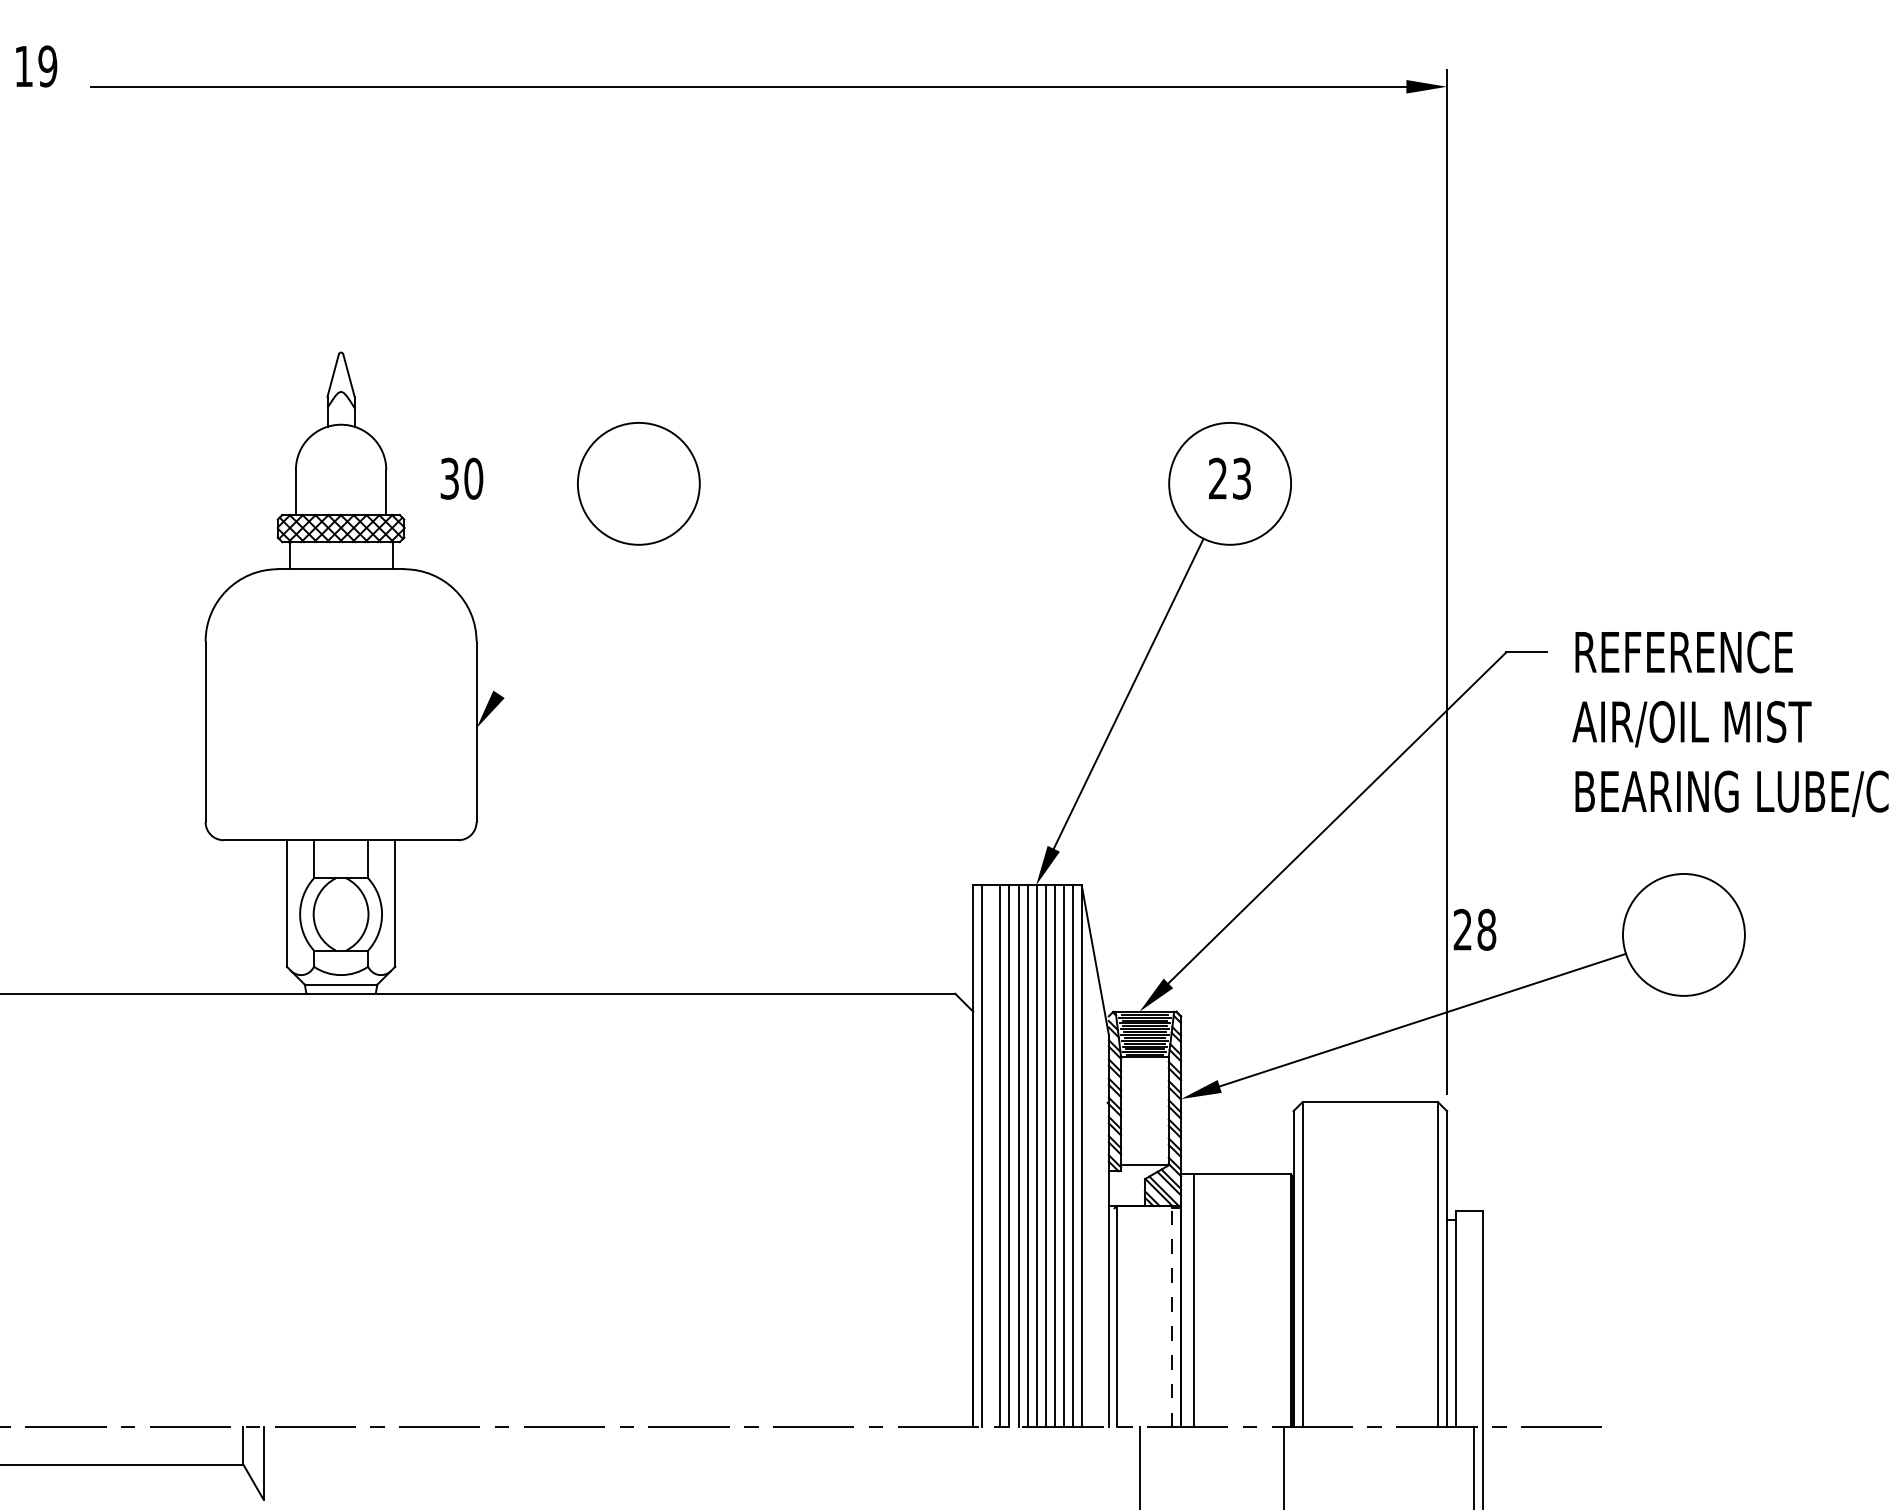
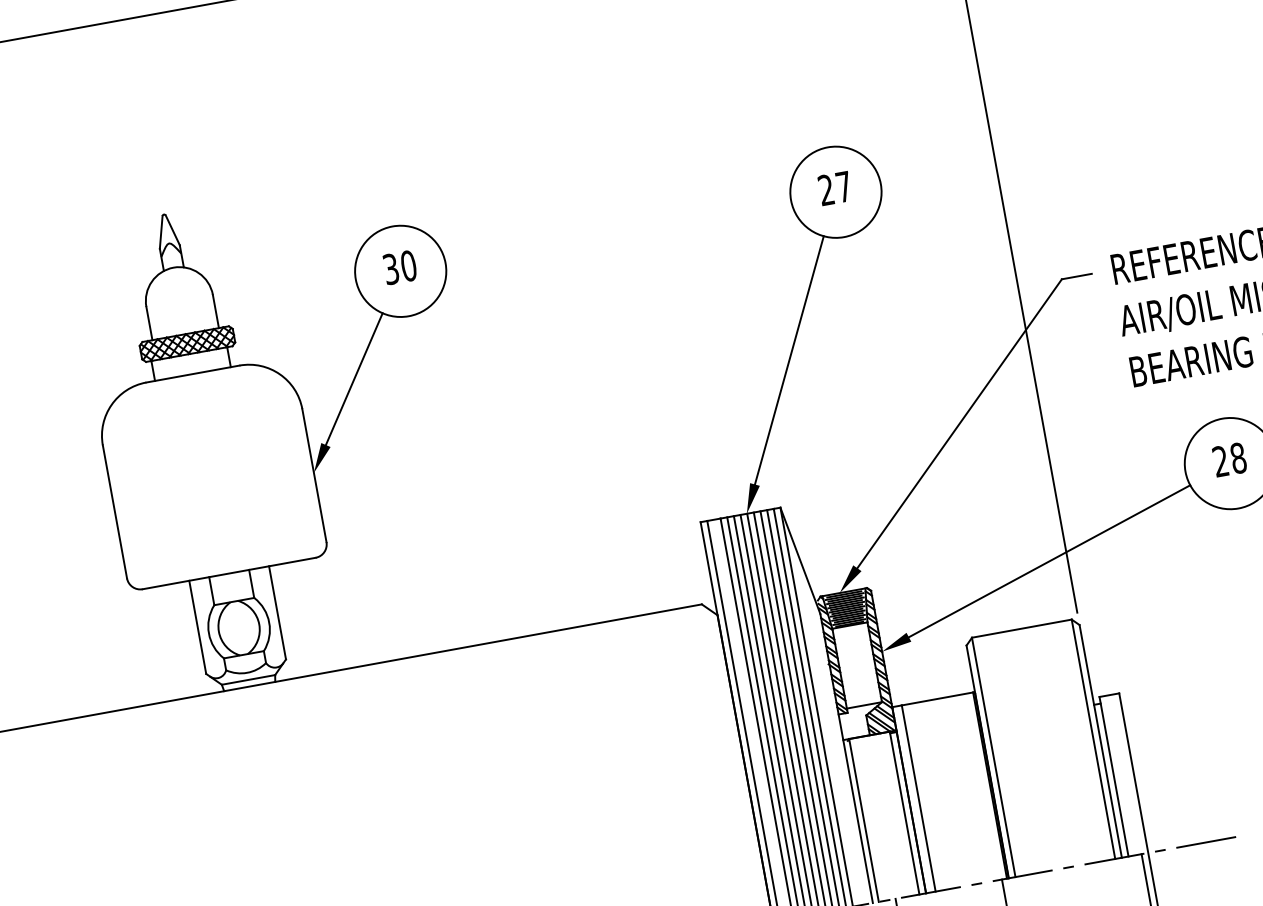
text: (461, 478) -> (399, 267), moved
text: (1241, 478) -> (843, 186), 23 -> 27
line: (552, 614) -> (354, 379), added
text: (1474, 929) -> (1229, 459), moved
line: (1172, 1316) -> (904, 812), dashed -> solid

